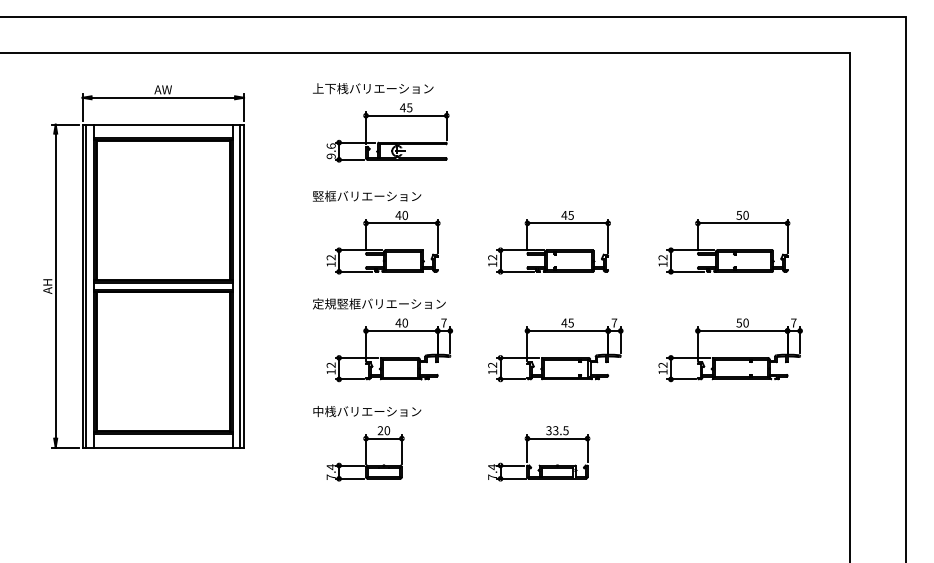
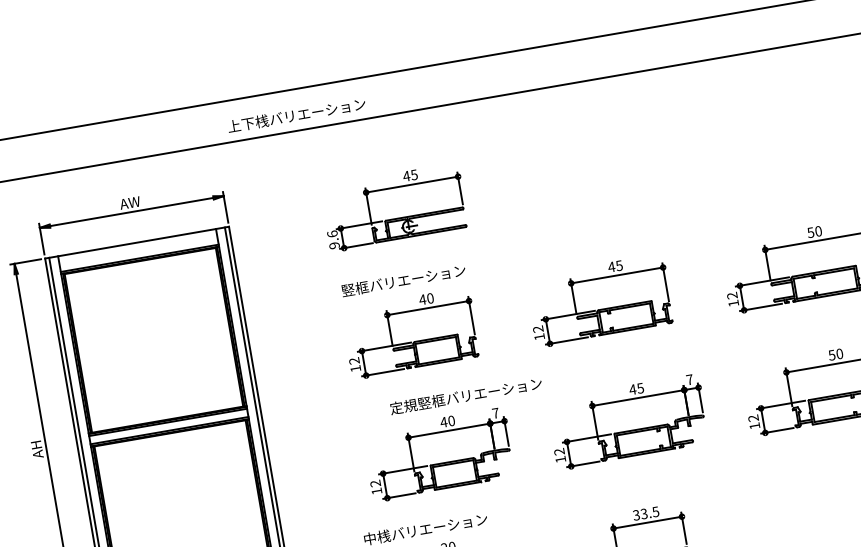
text: (373, 88) -> (297, 115), moved
text: (367, 195) -> (404, 279), moved
text: (379, 303) -> (466, 395), moved

